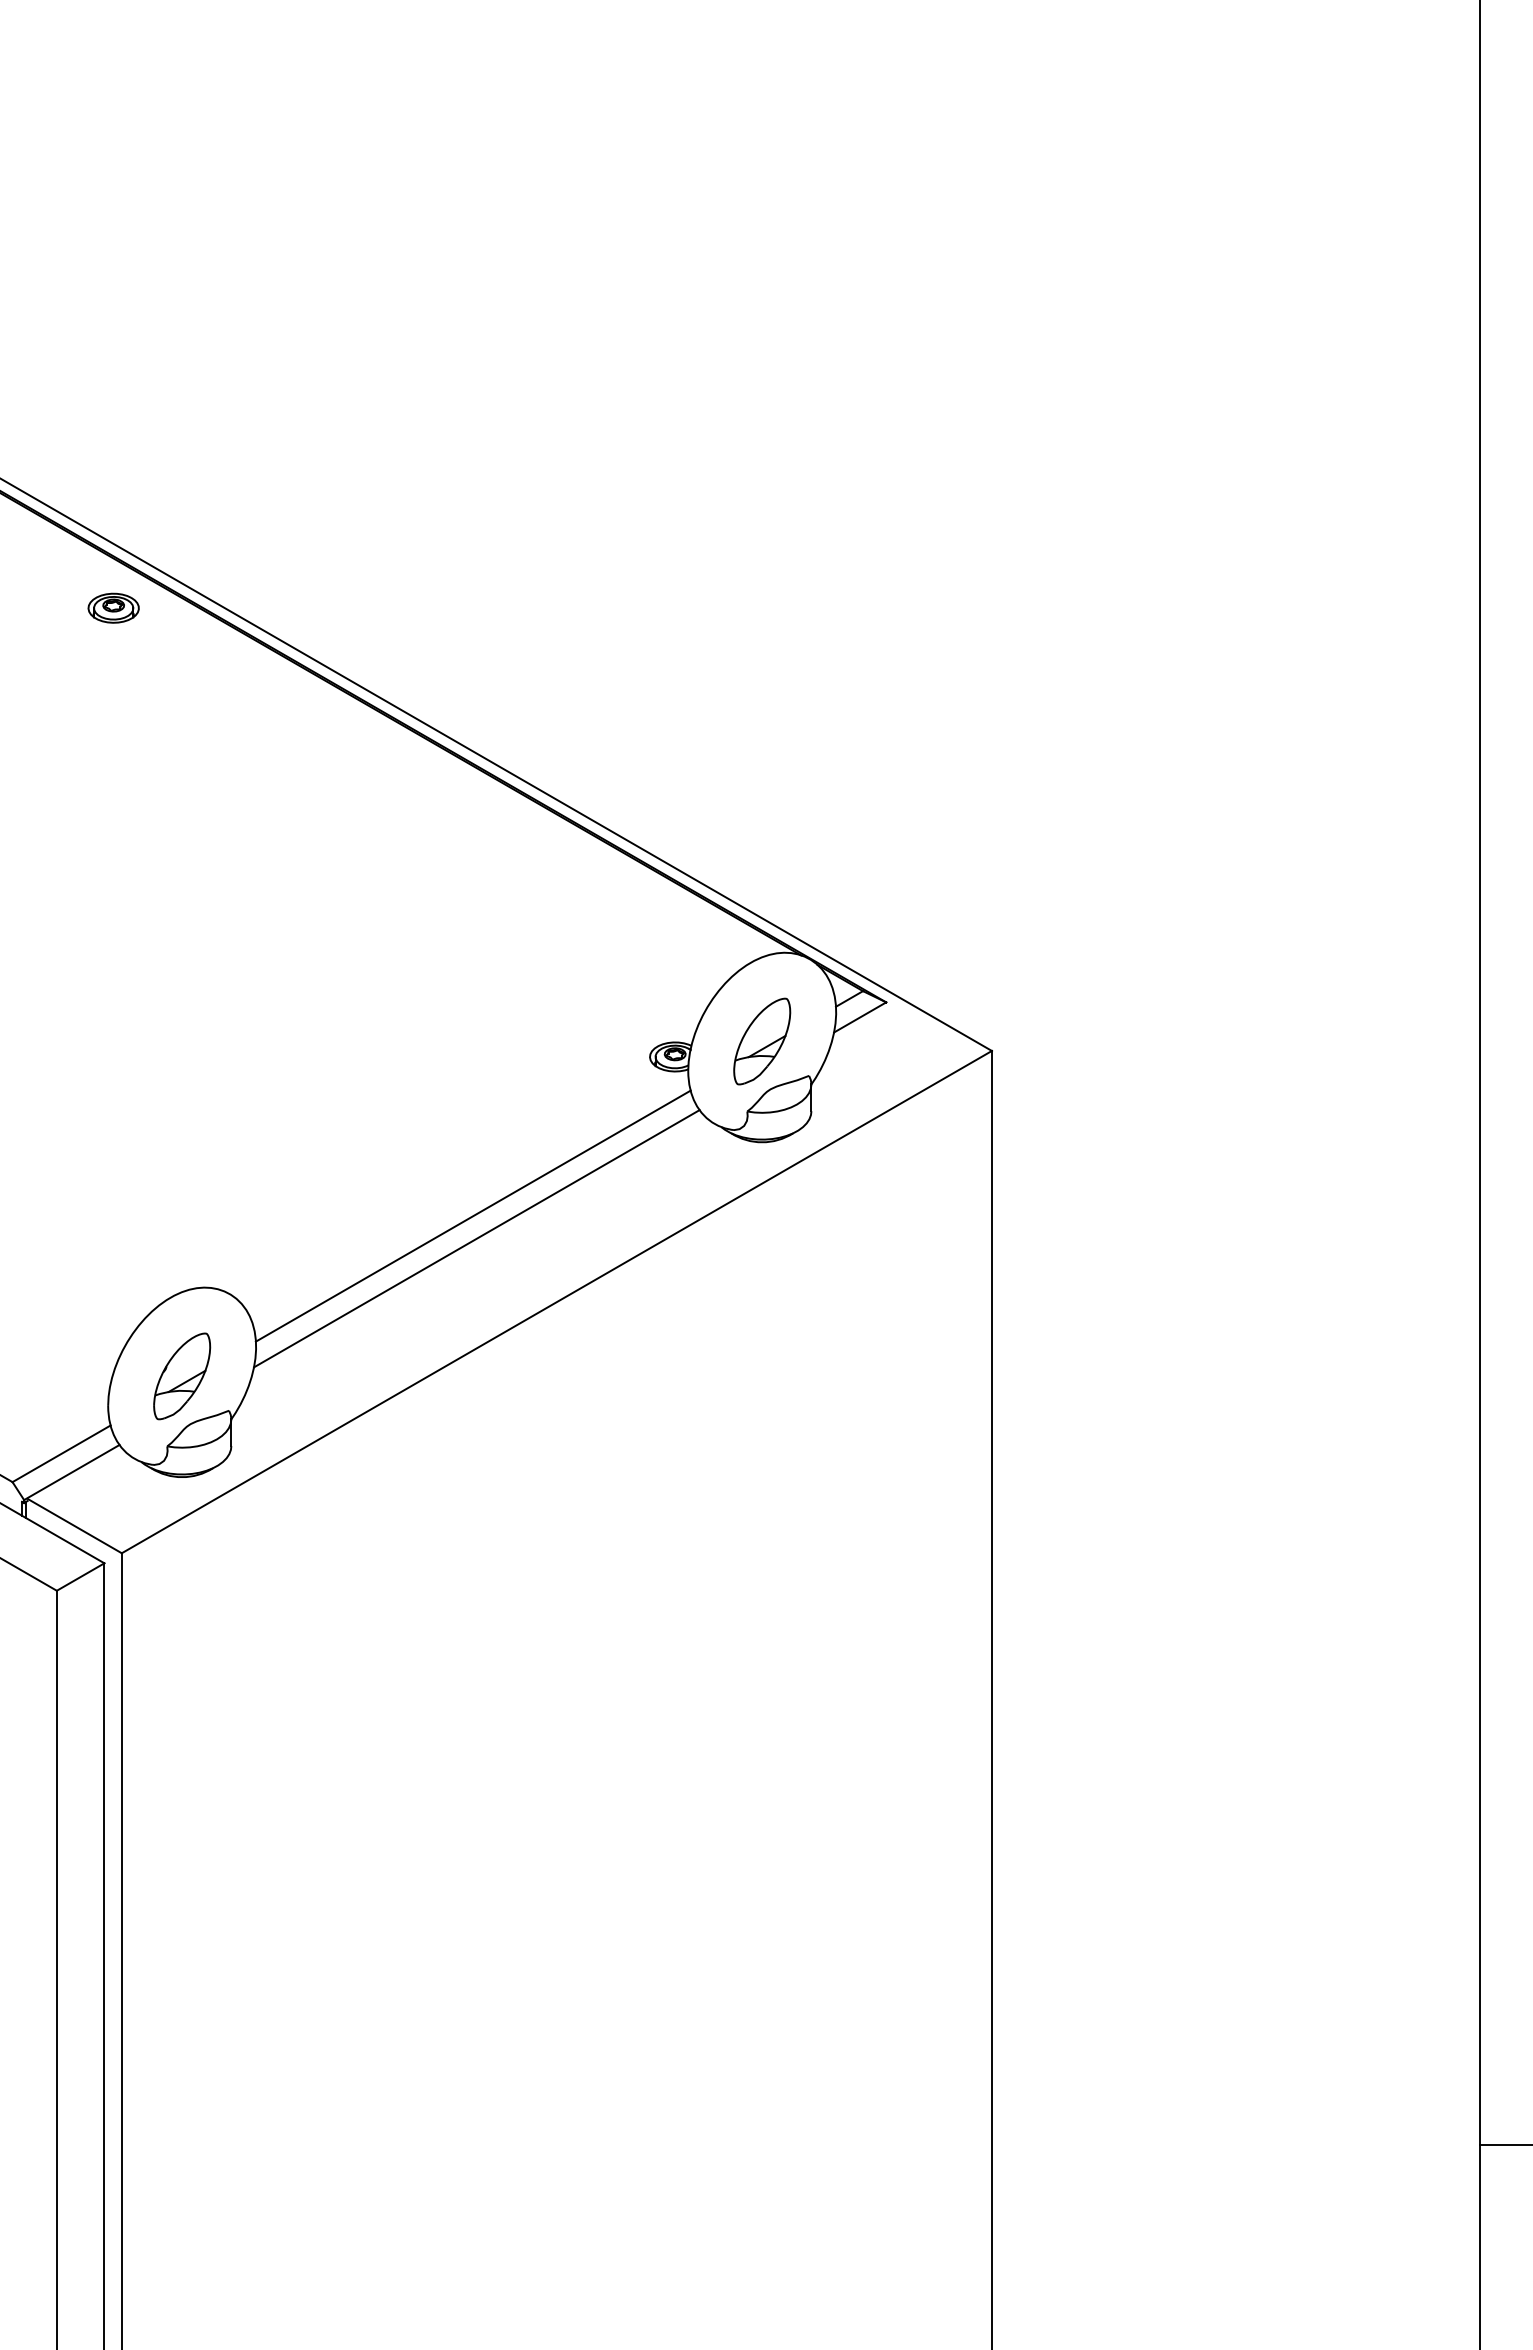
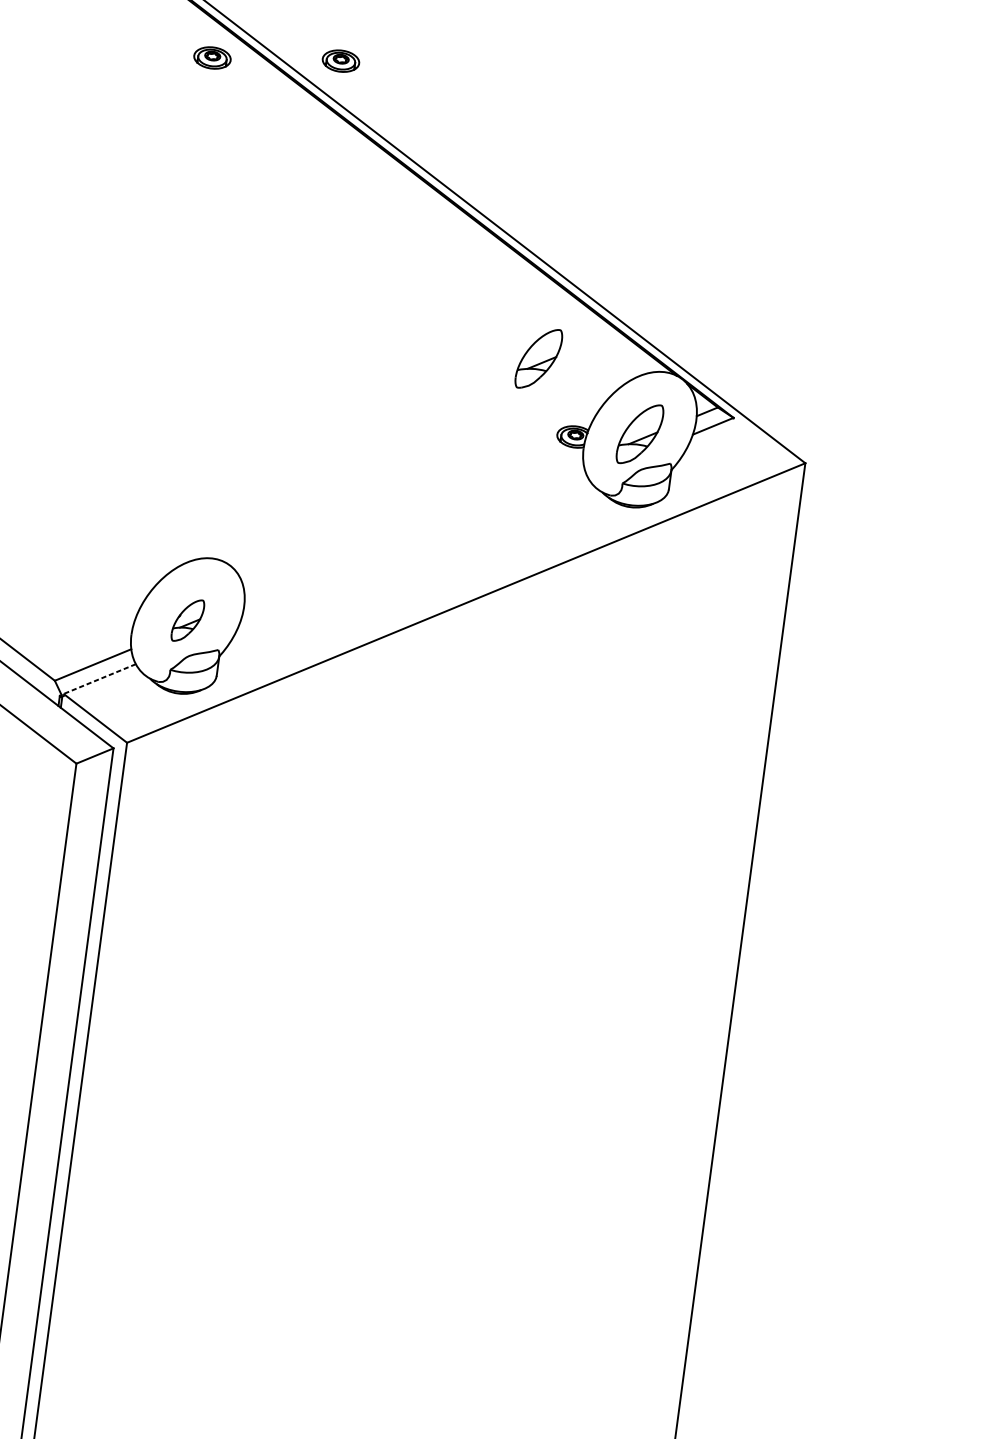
part: (288, 588) -> (340, 60), added
part: (611, 957) -> (539, 358), added
line: (472, 1215) -> (413, 532), removed
line: (476, 1238) -> (414, 549), removed
part: (182, 1376) -> (188, 620), size x0.7
line: (71, 1472) -> (98, 679), solid -> dashed

